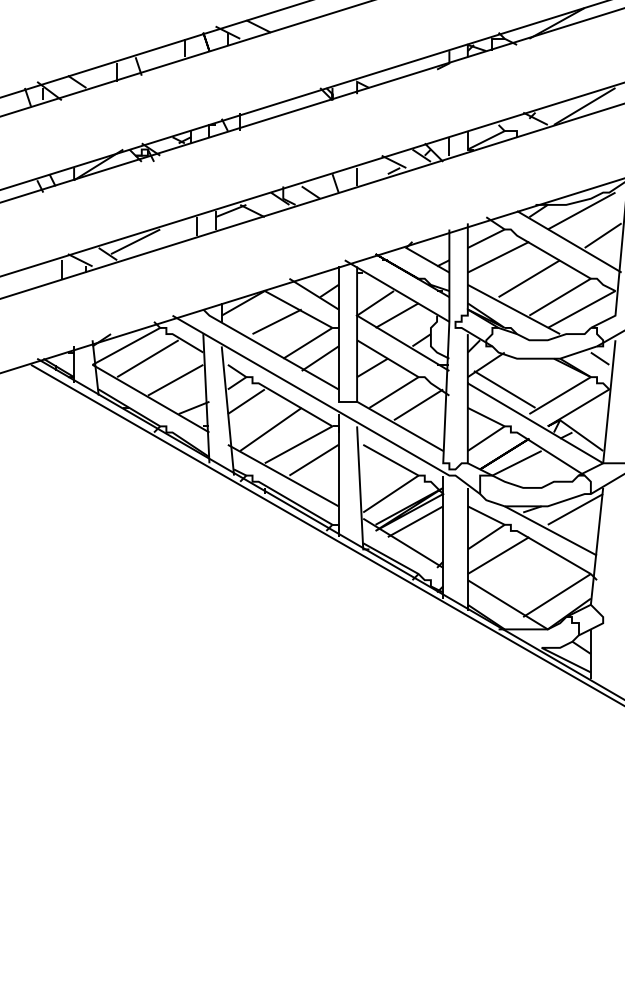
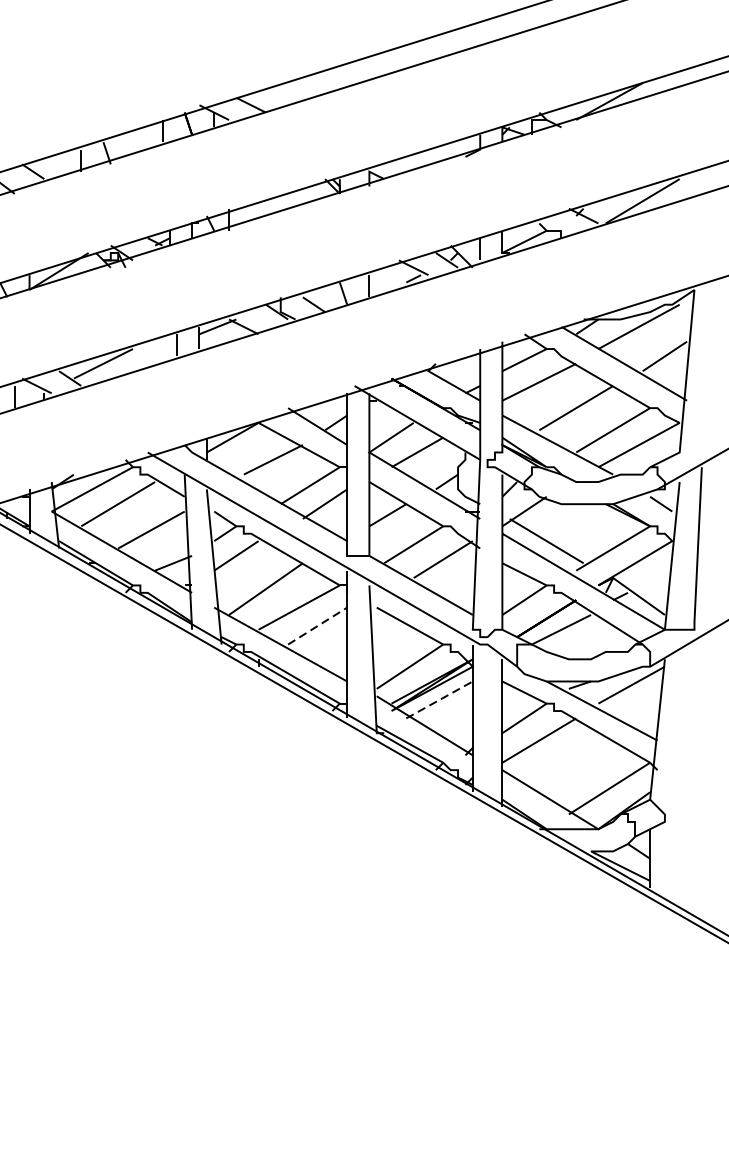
line: (314, 459) -> (318, 625), solid -> dashed
line: (415, 521) -> (439, 699), solid -> dashed

